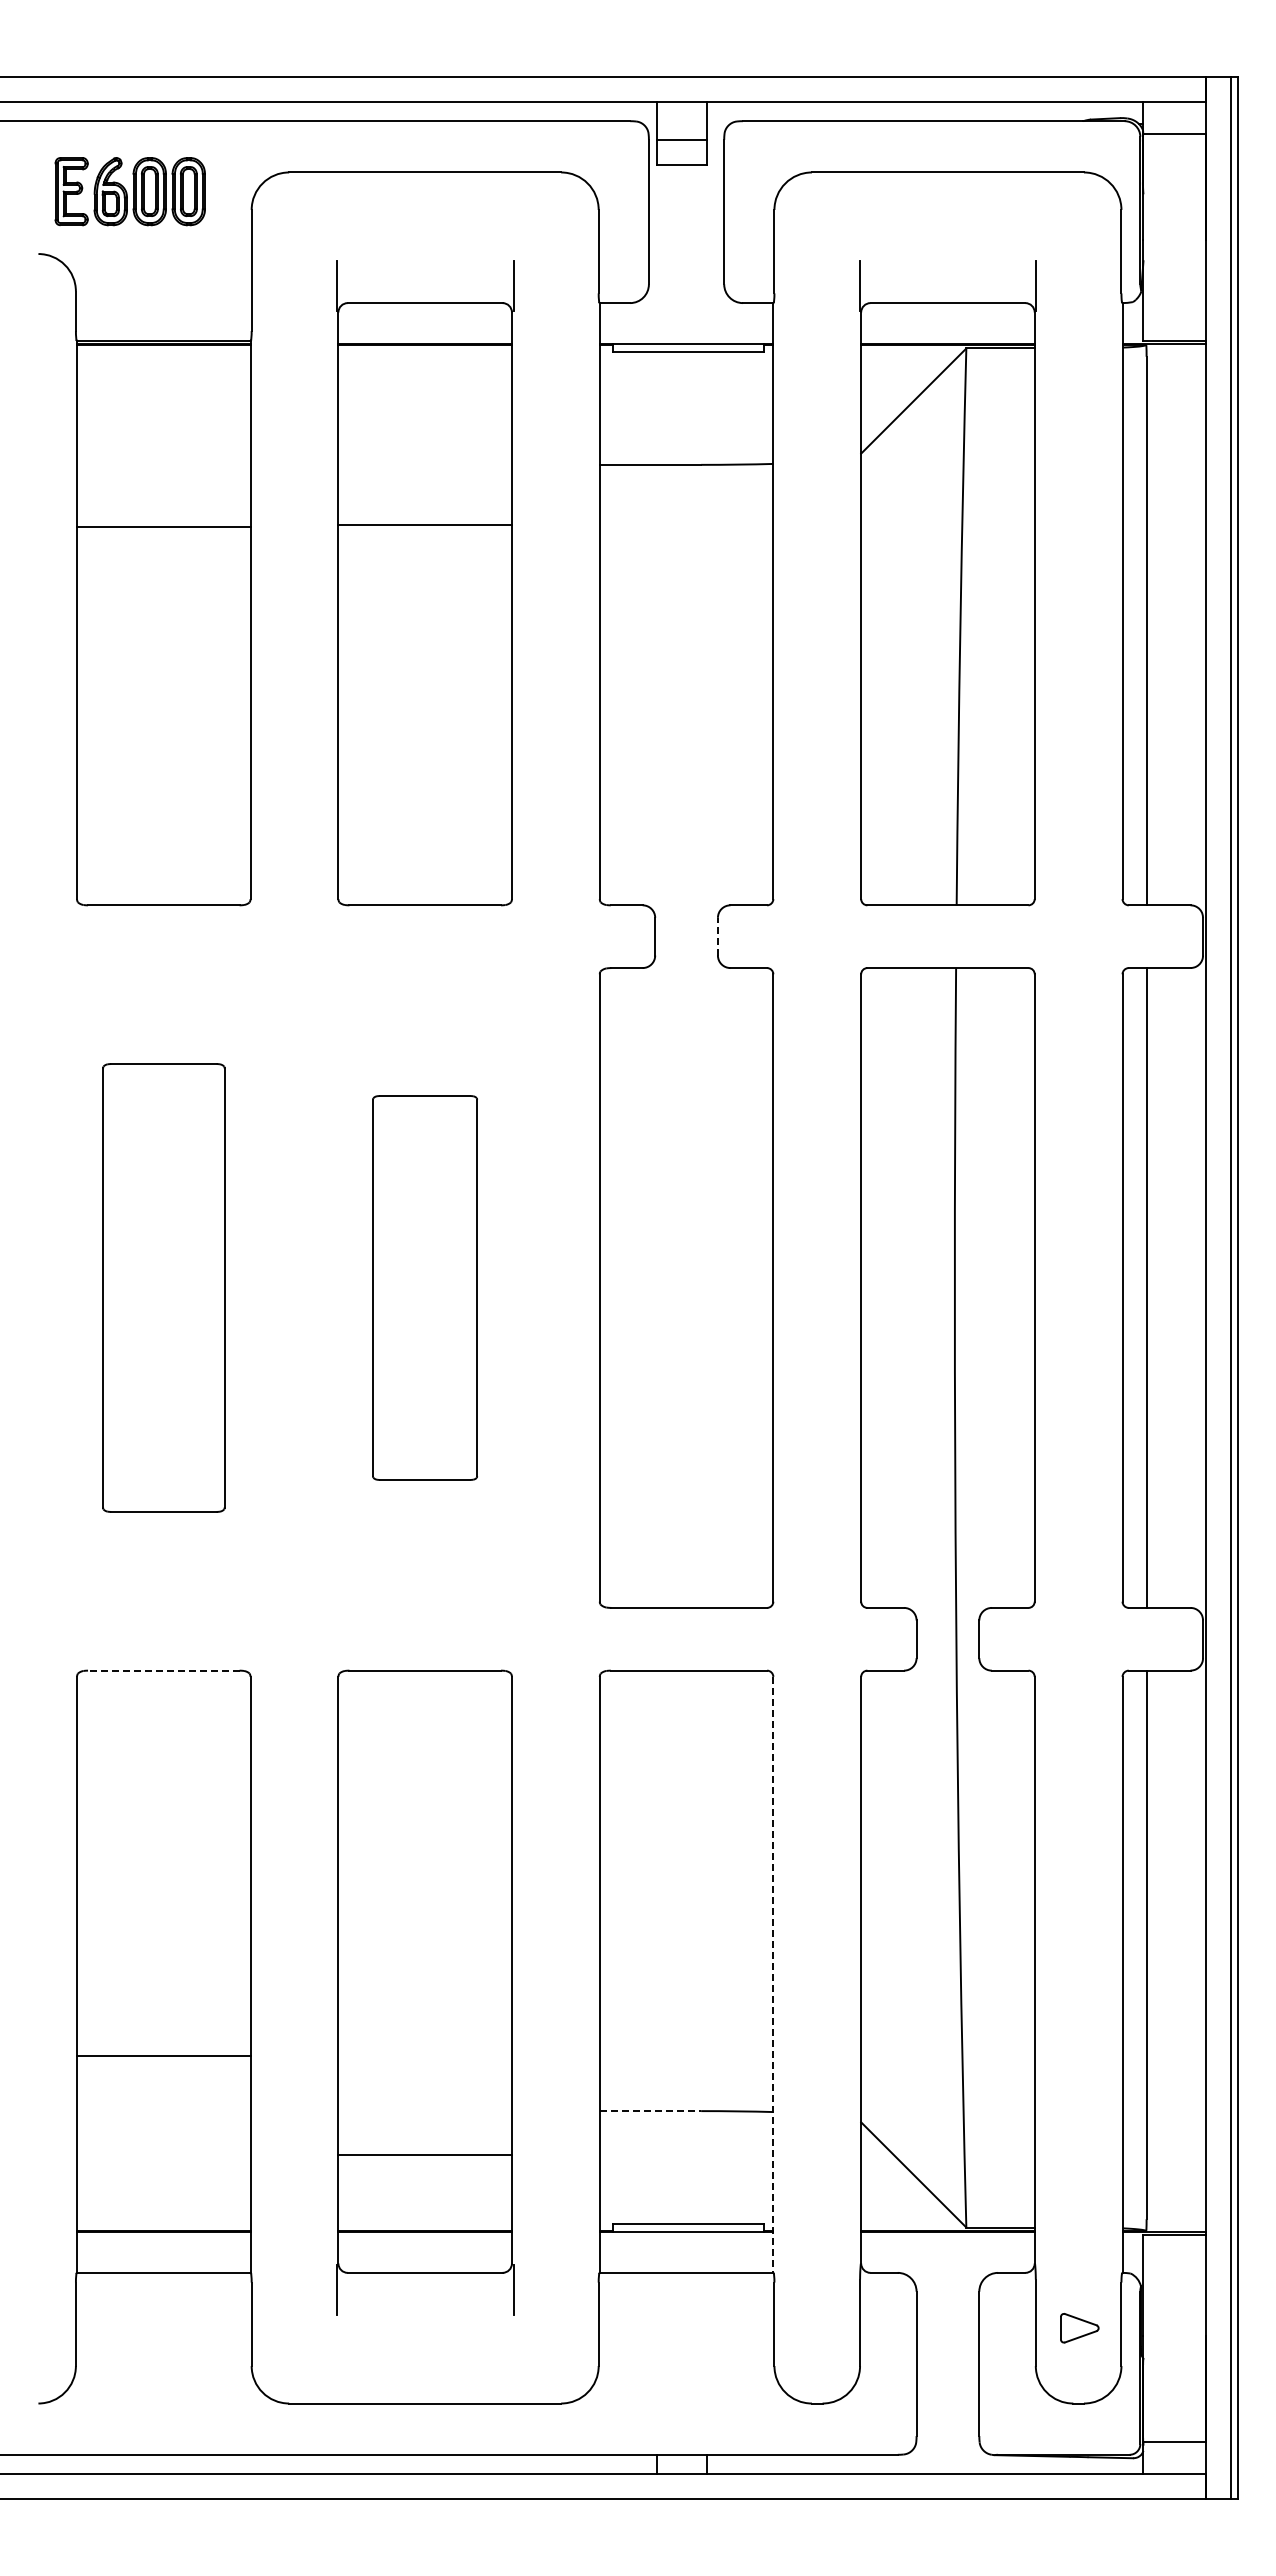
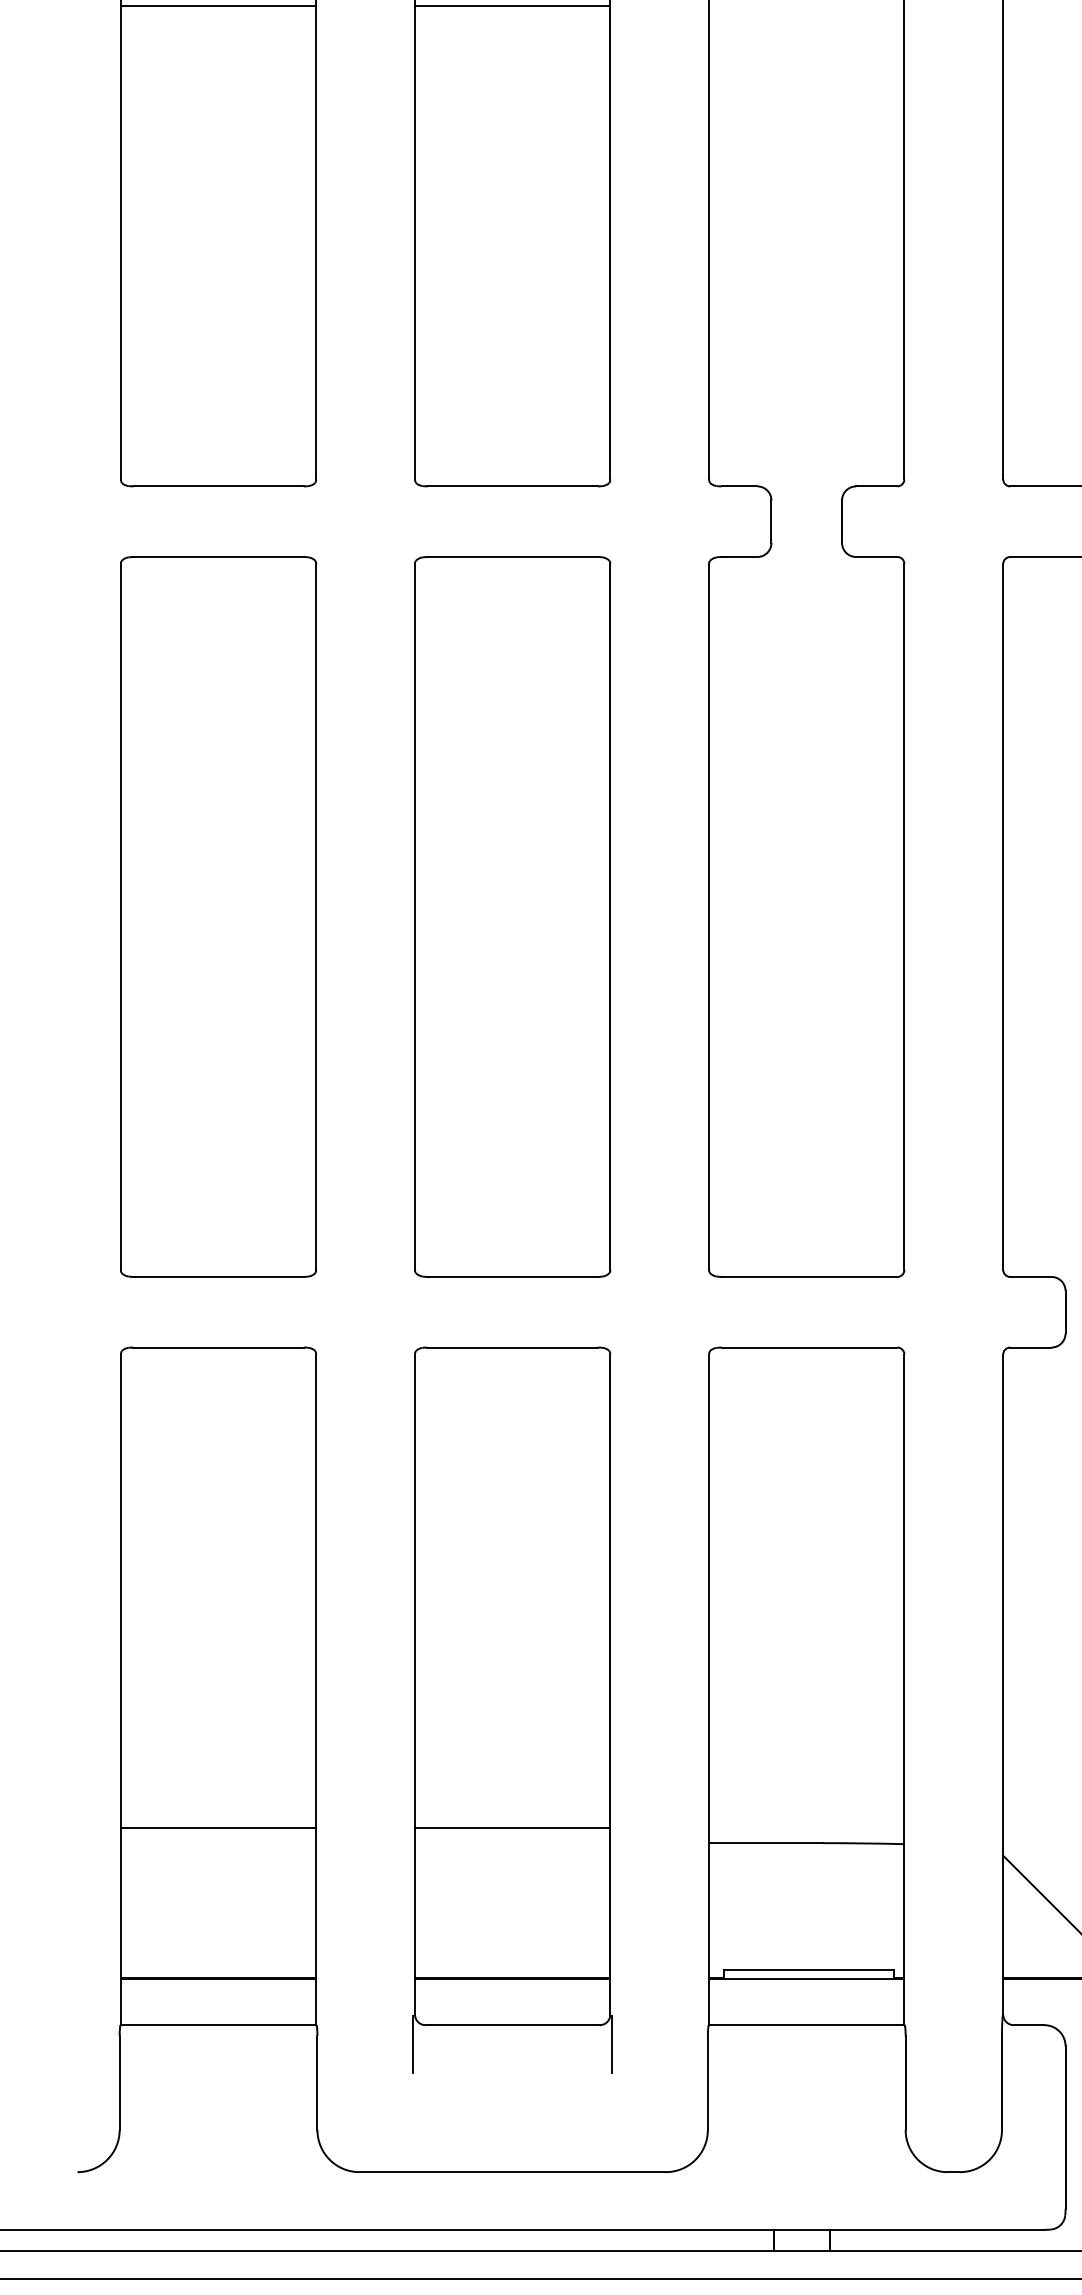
line: (424, 525) -> (511, 6), moved
line: (163, 527) -> (218, 6), moved
line: (717, 936) -> (841, 521), dashed -> solid
part: (163, 1287) -> (218, 916), size x1.43
part: (424, 1287) -> (511, 916), size x1.67
line: (163, 1670) -> (218, 1347), dashed -> solid
line: (773, 1974) -> (904, 1689), dashed -> solid
line: (163, 2055) -> (218, 1827), moved
line: (650, 2111) -> (766, 1843), dashed -> solid
line: (424, 2154) -> (511, 1827), moved

